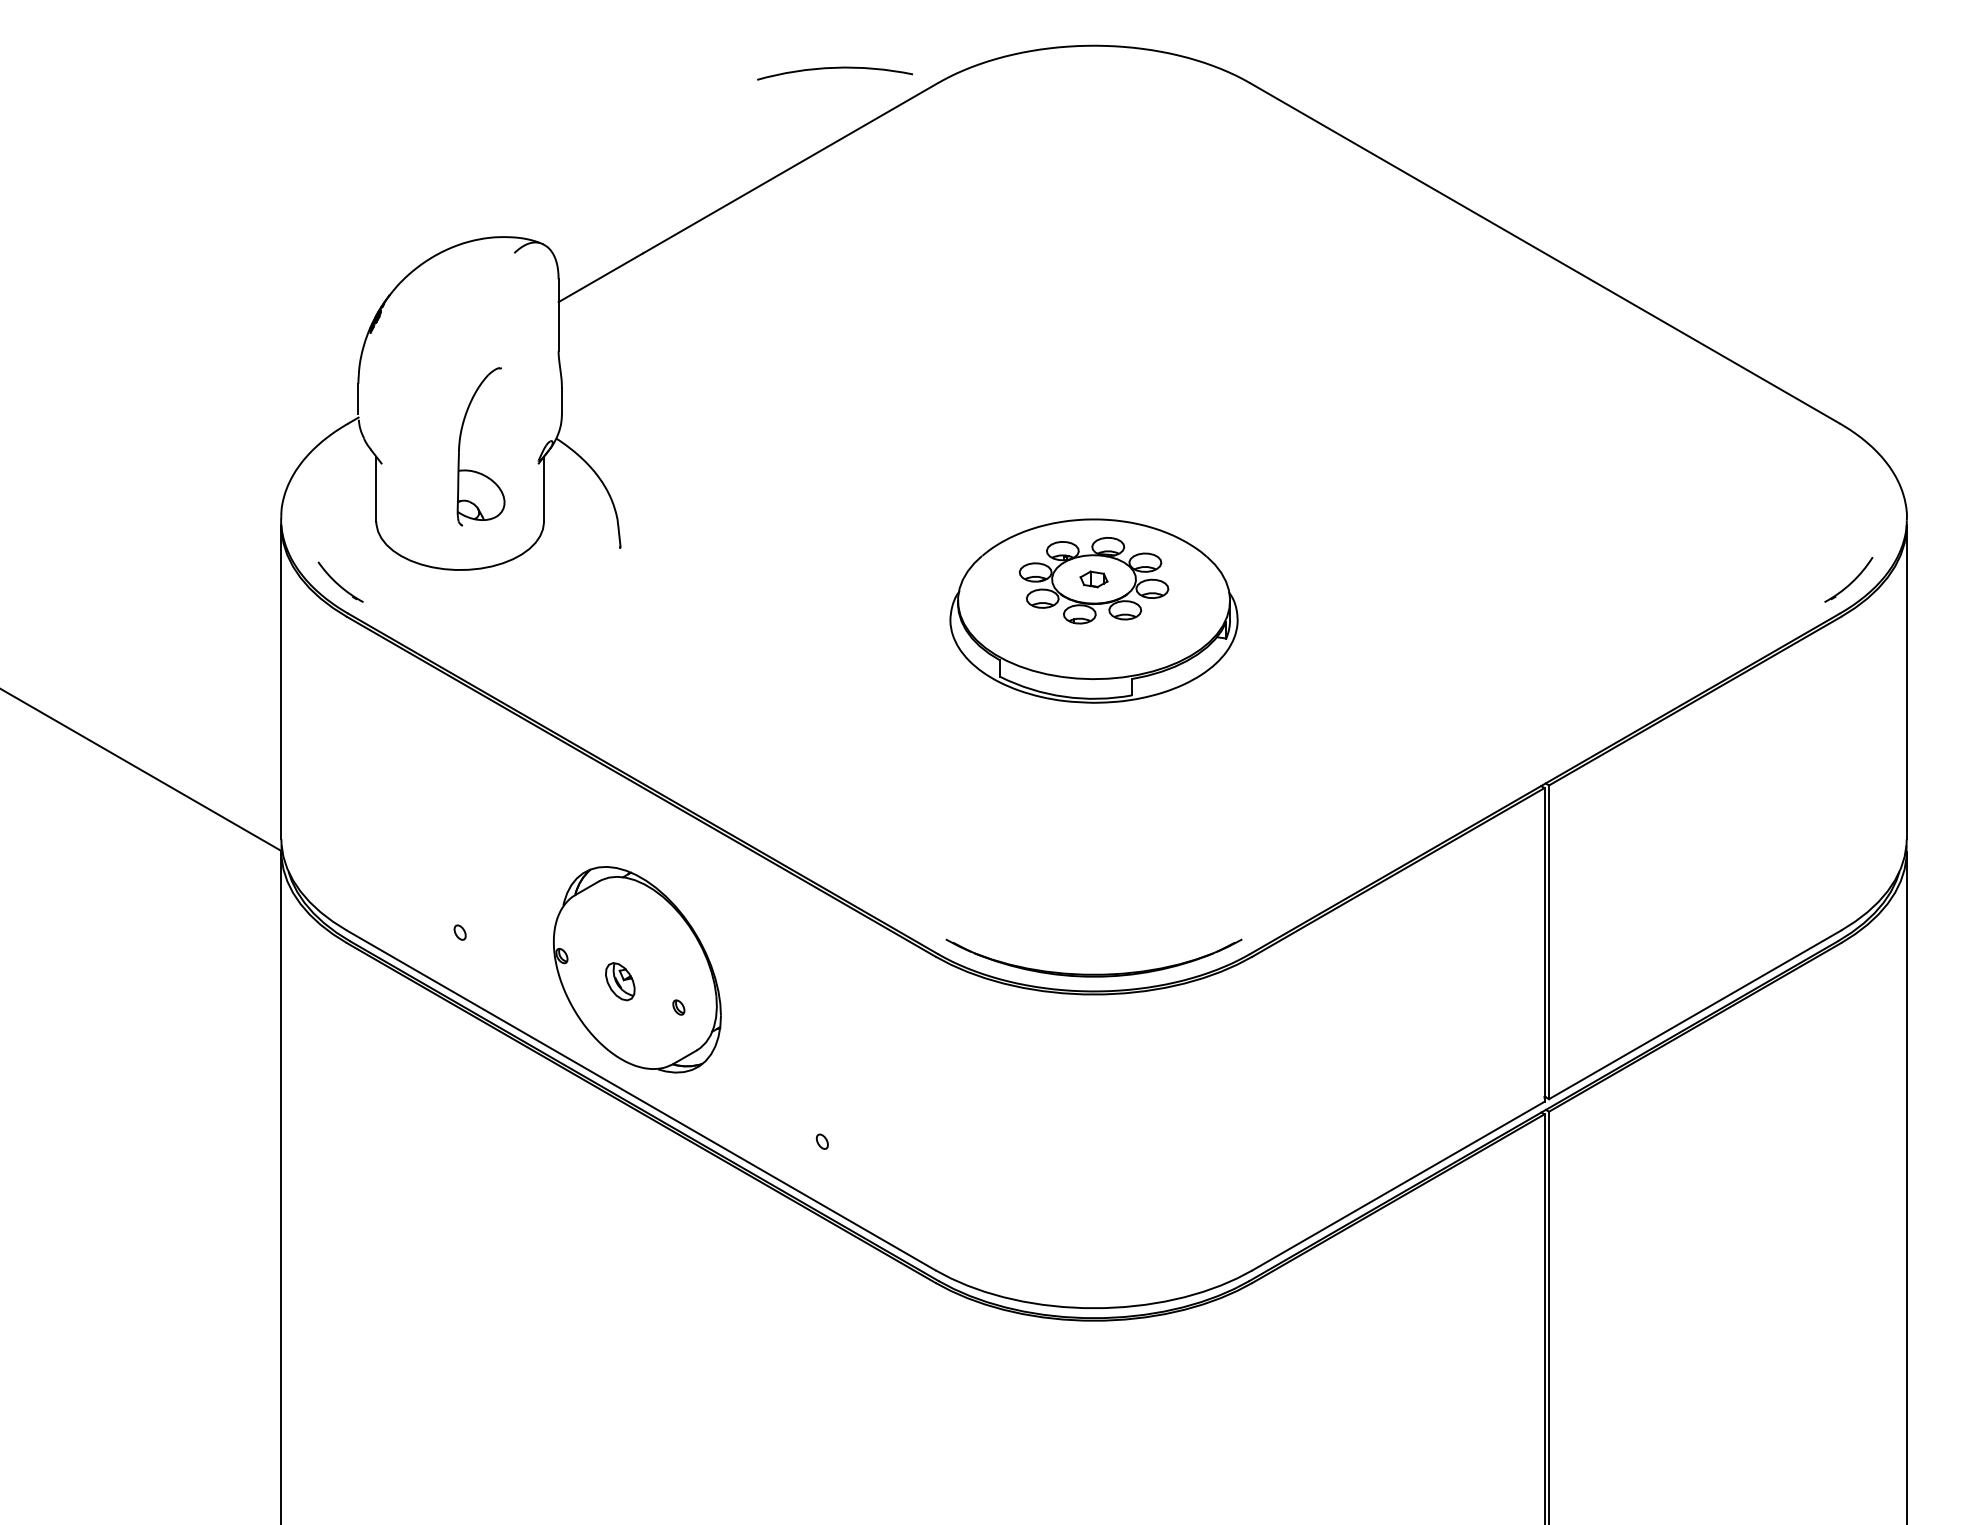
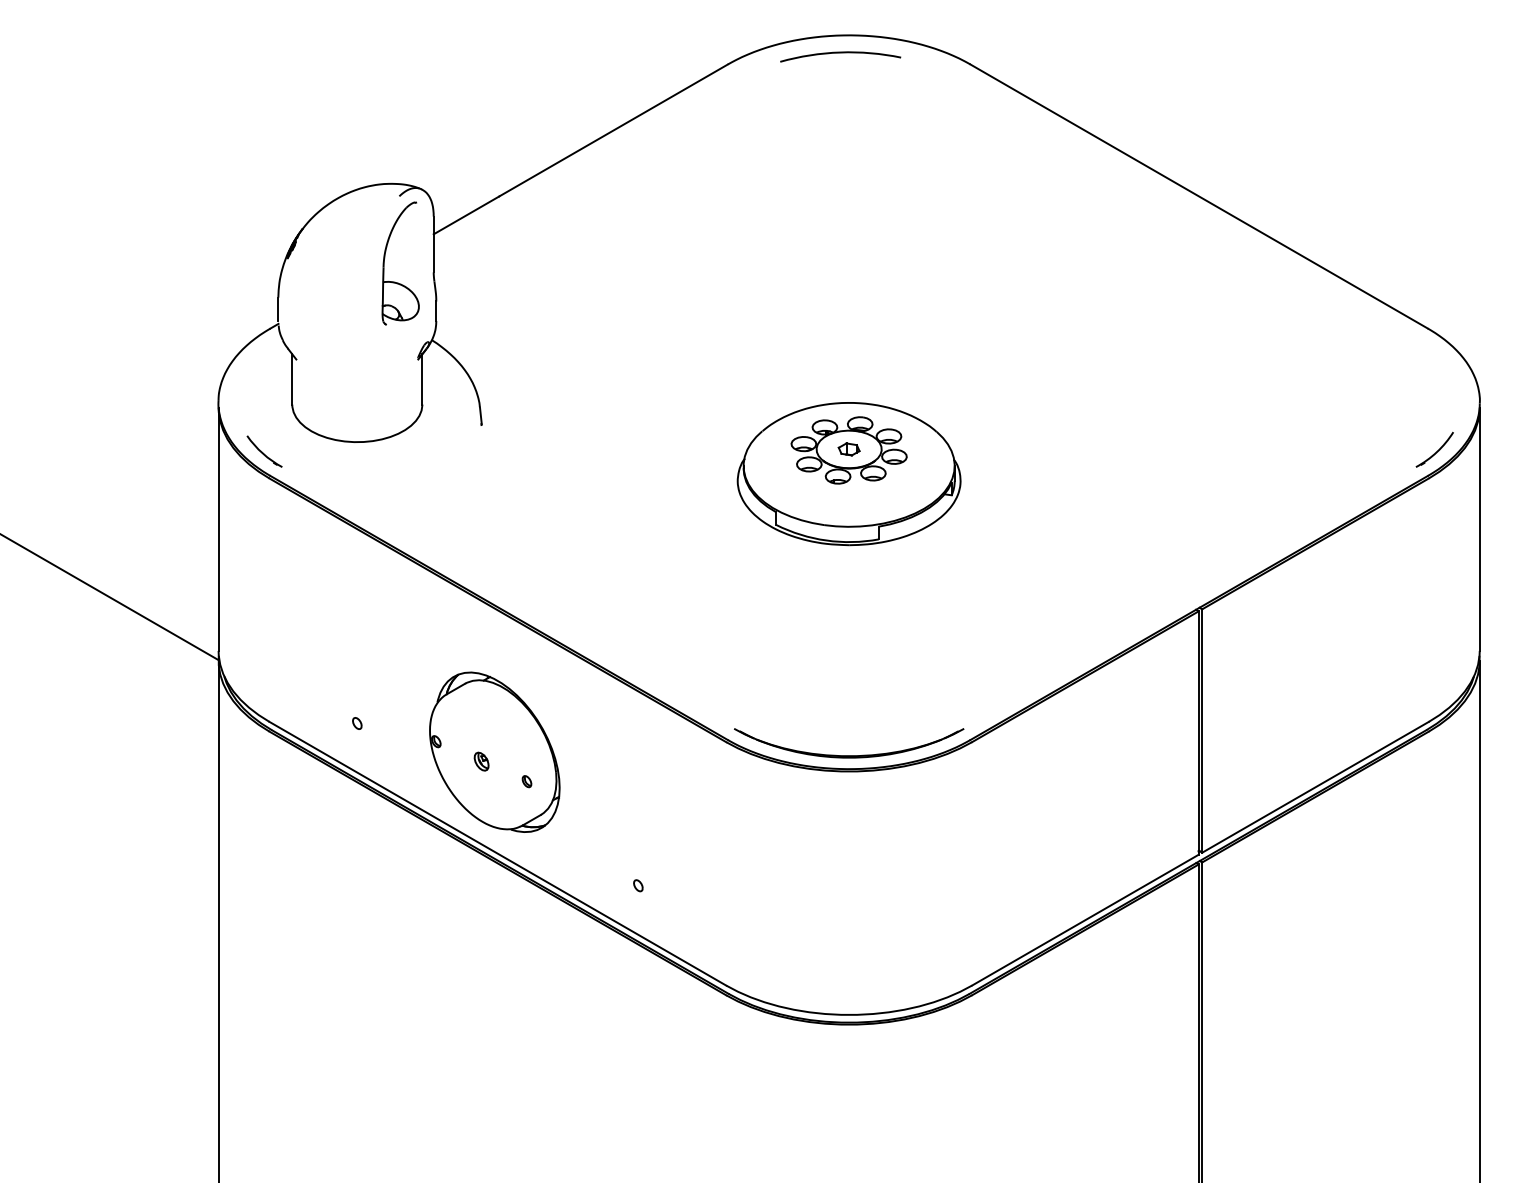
arc: (834, 68) -> (840, 53), moved
part: (460, 446) -> (384, 263), moved
part: (620, 981) -> (481, 761), size x0.62

